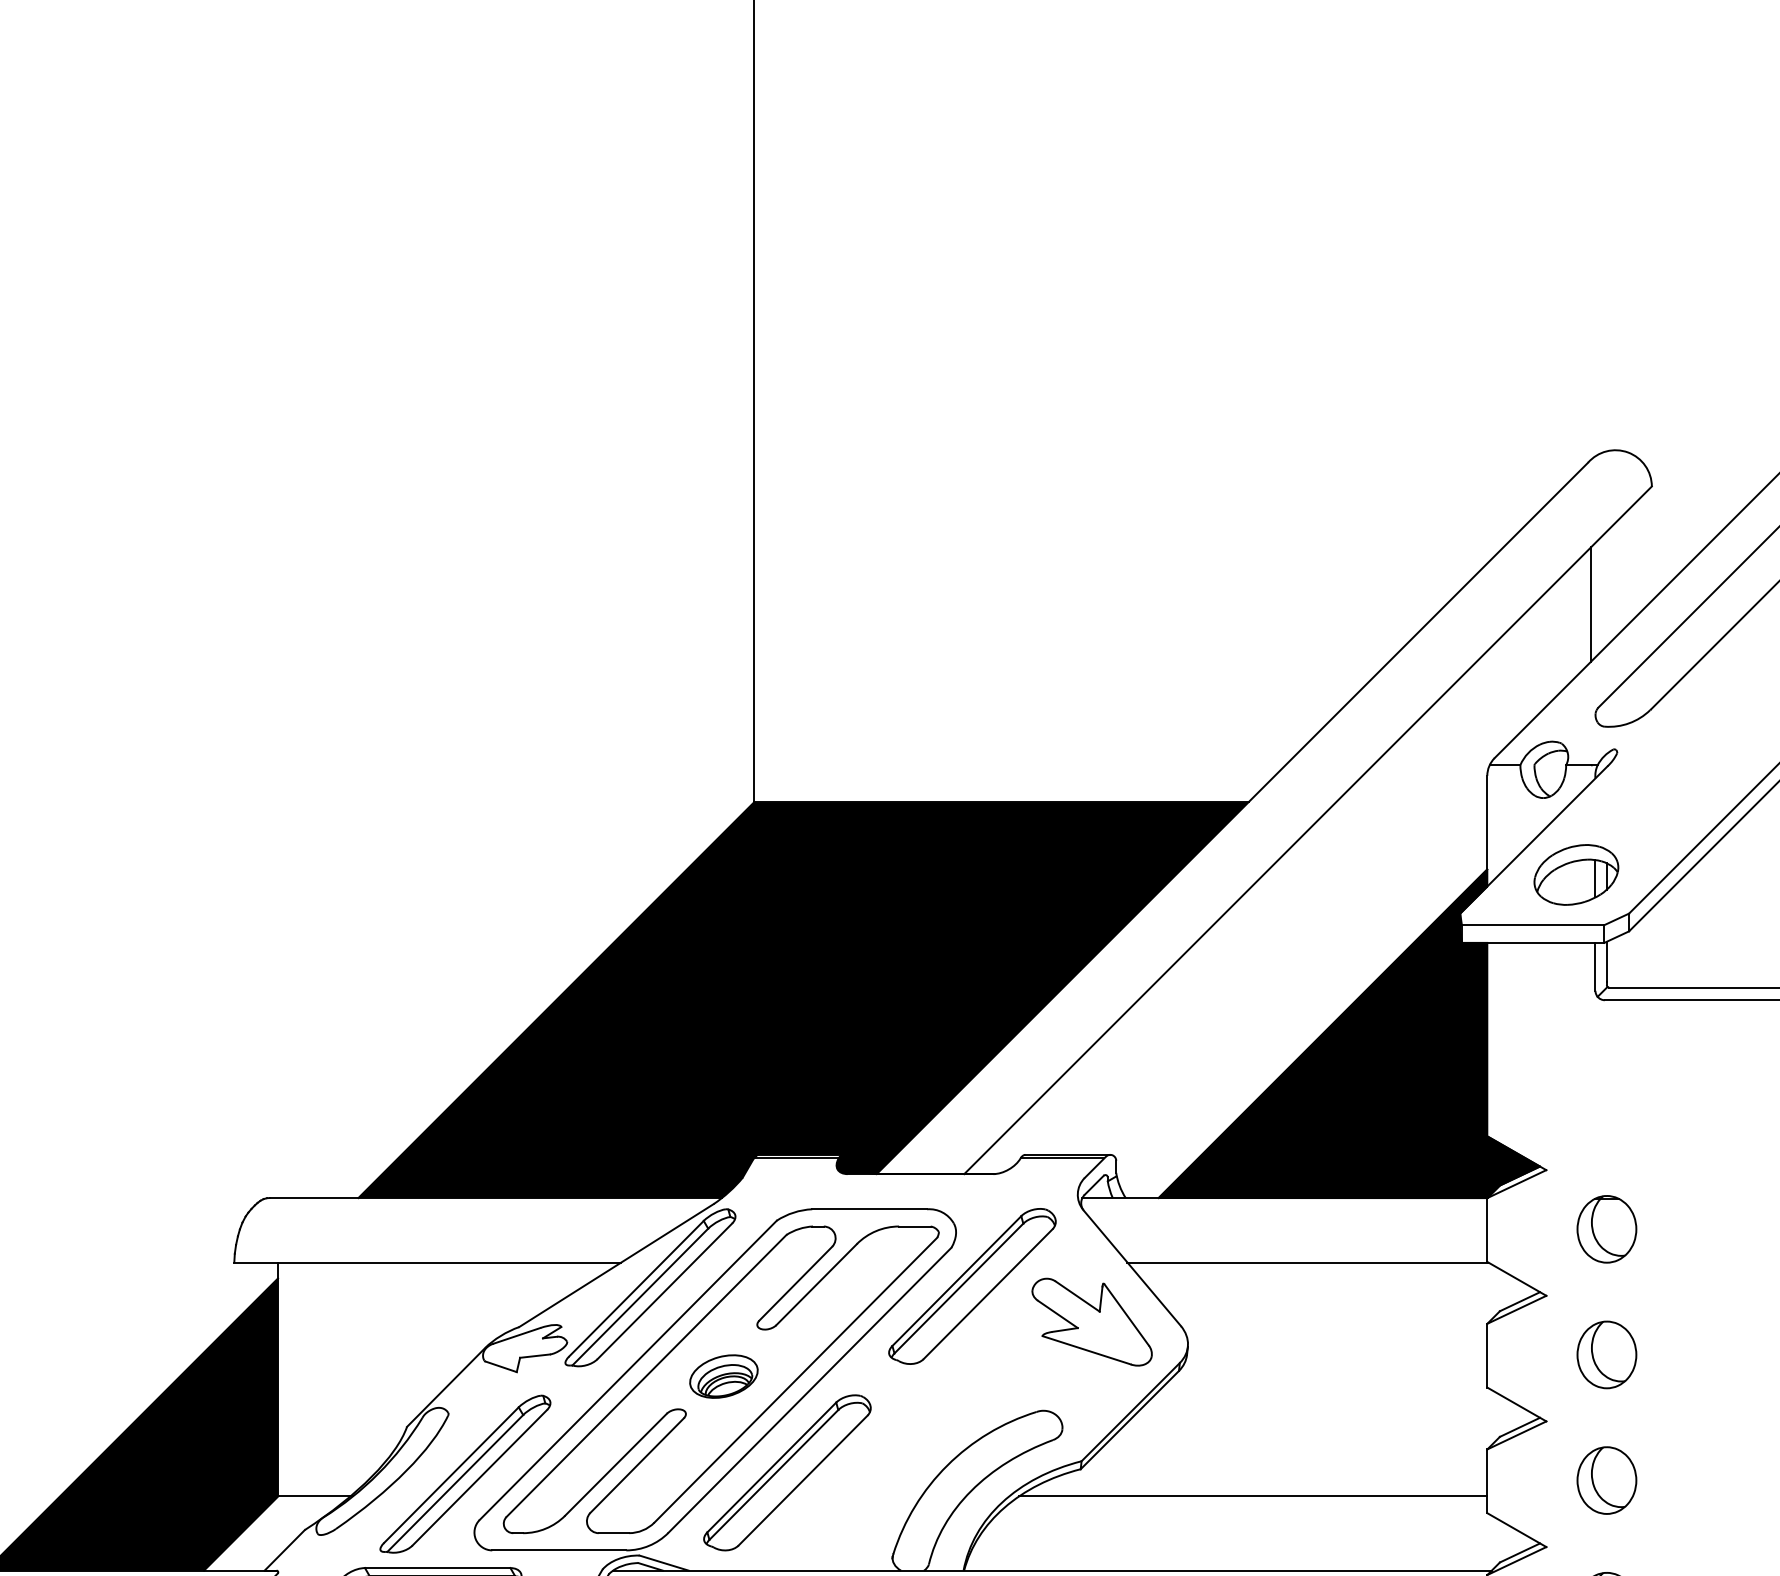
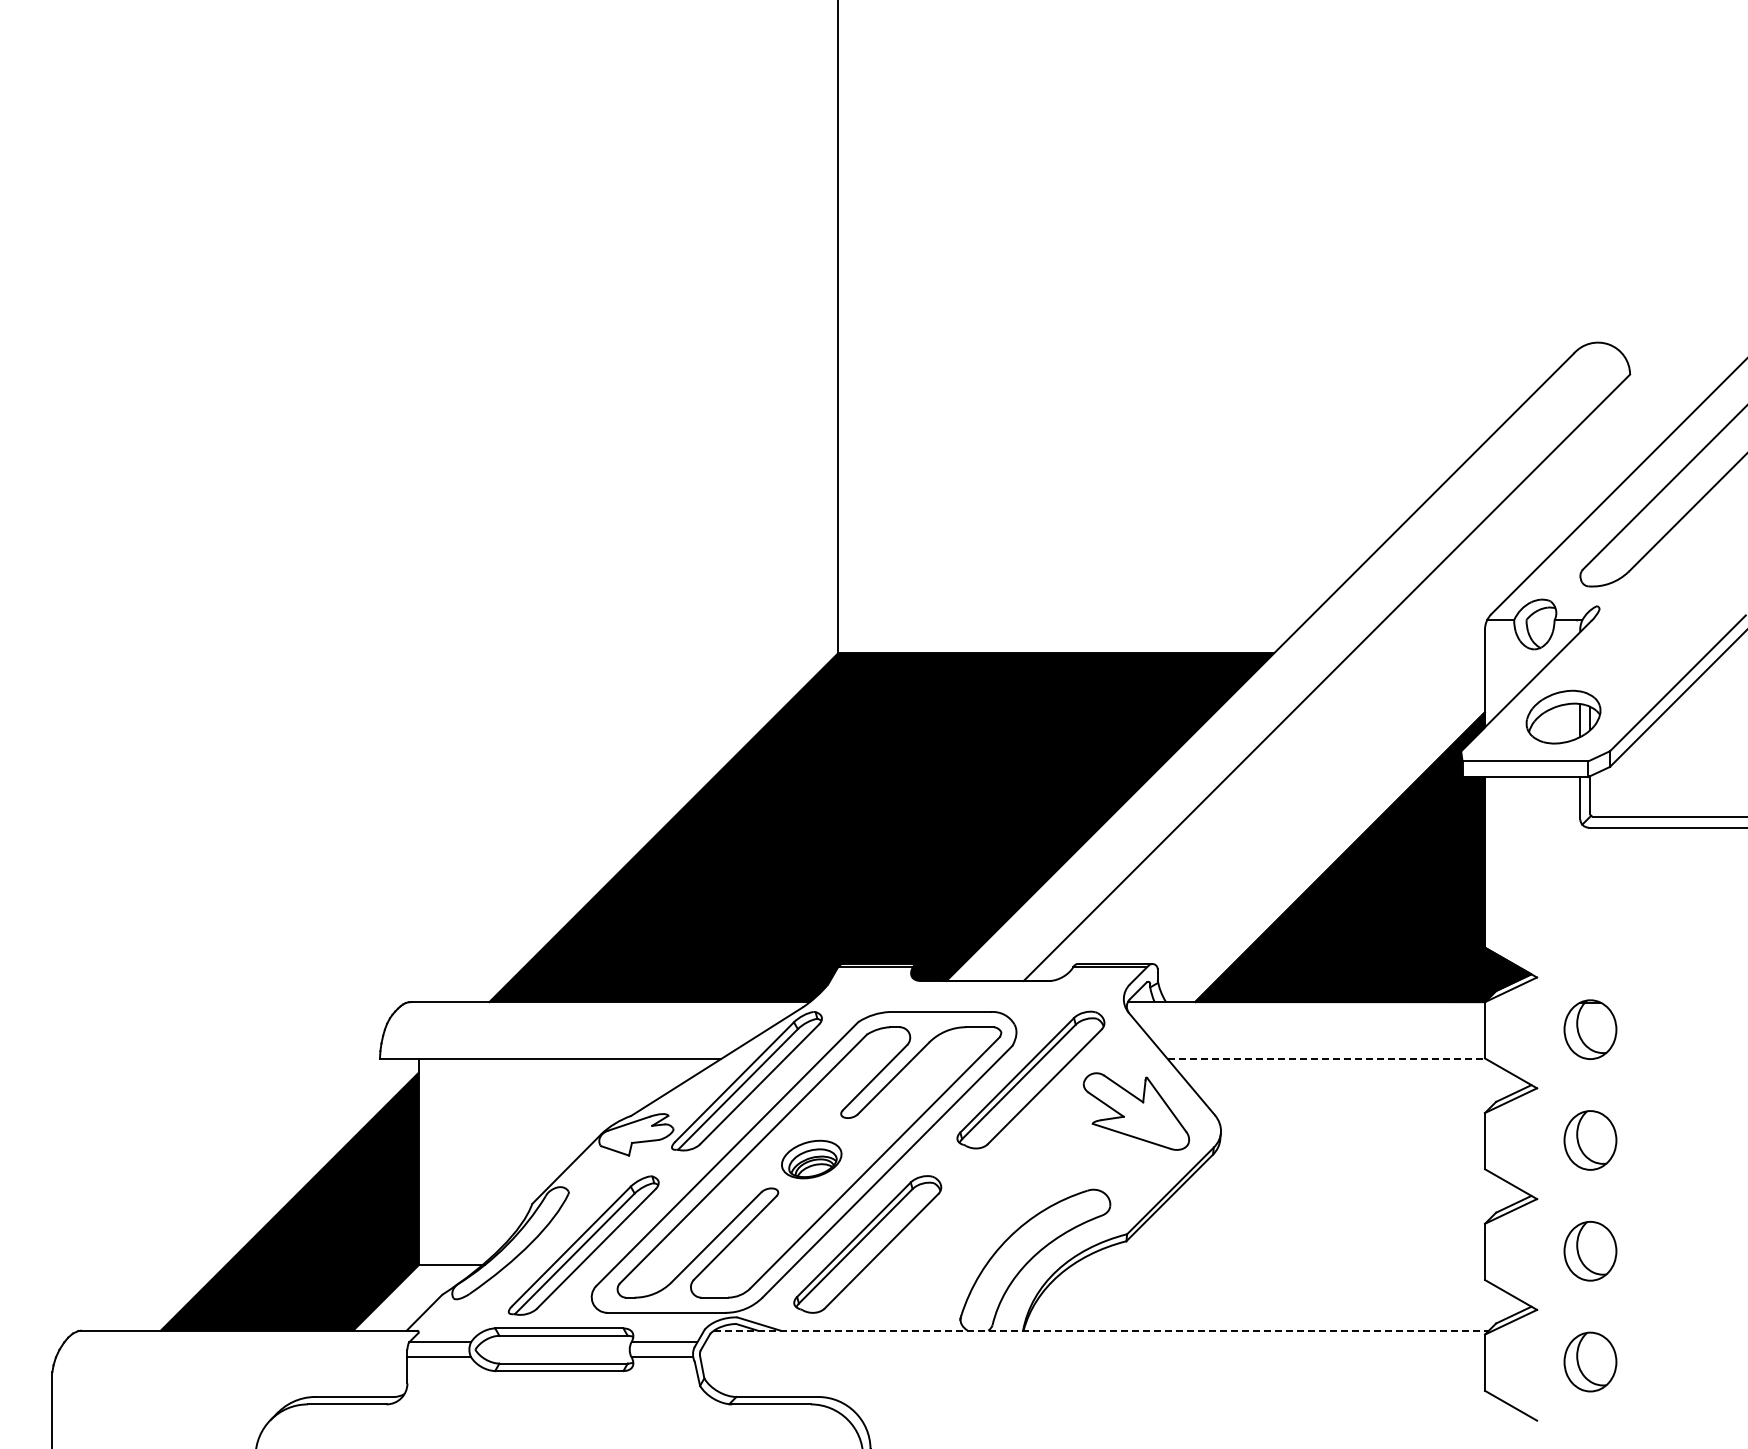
line: (1591, 604) -> (1576, 478), removed
line: (1308, 1261) -> (1327, 1058), solid -> dashed
line: (1253, 1496) -> (1278, 1265), removed
line: (1052, 1570) -> (1101, 1330), solid -> dashed

